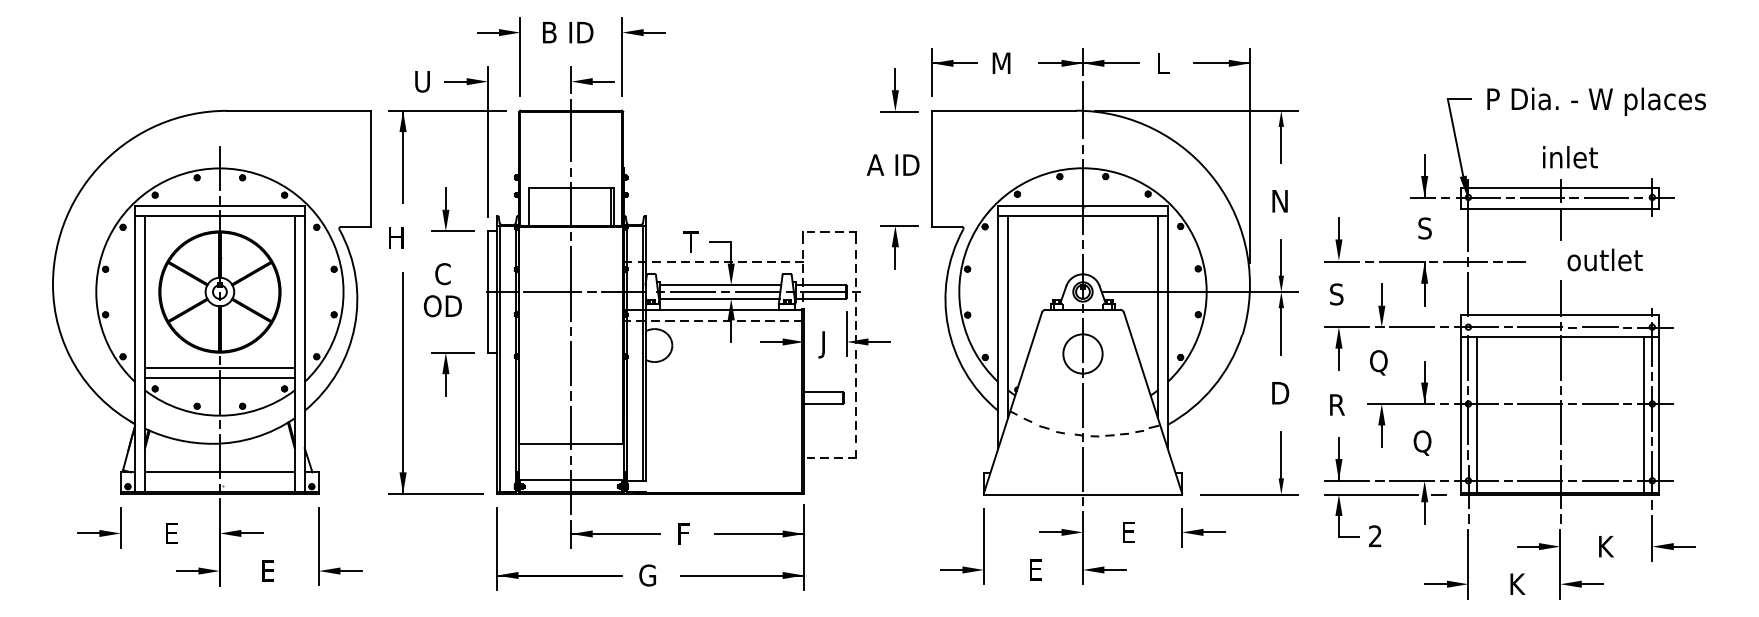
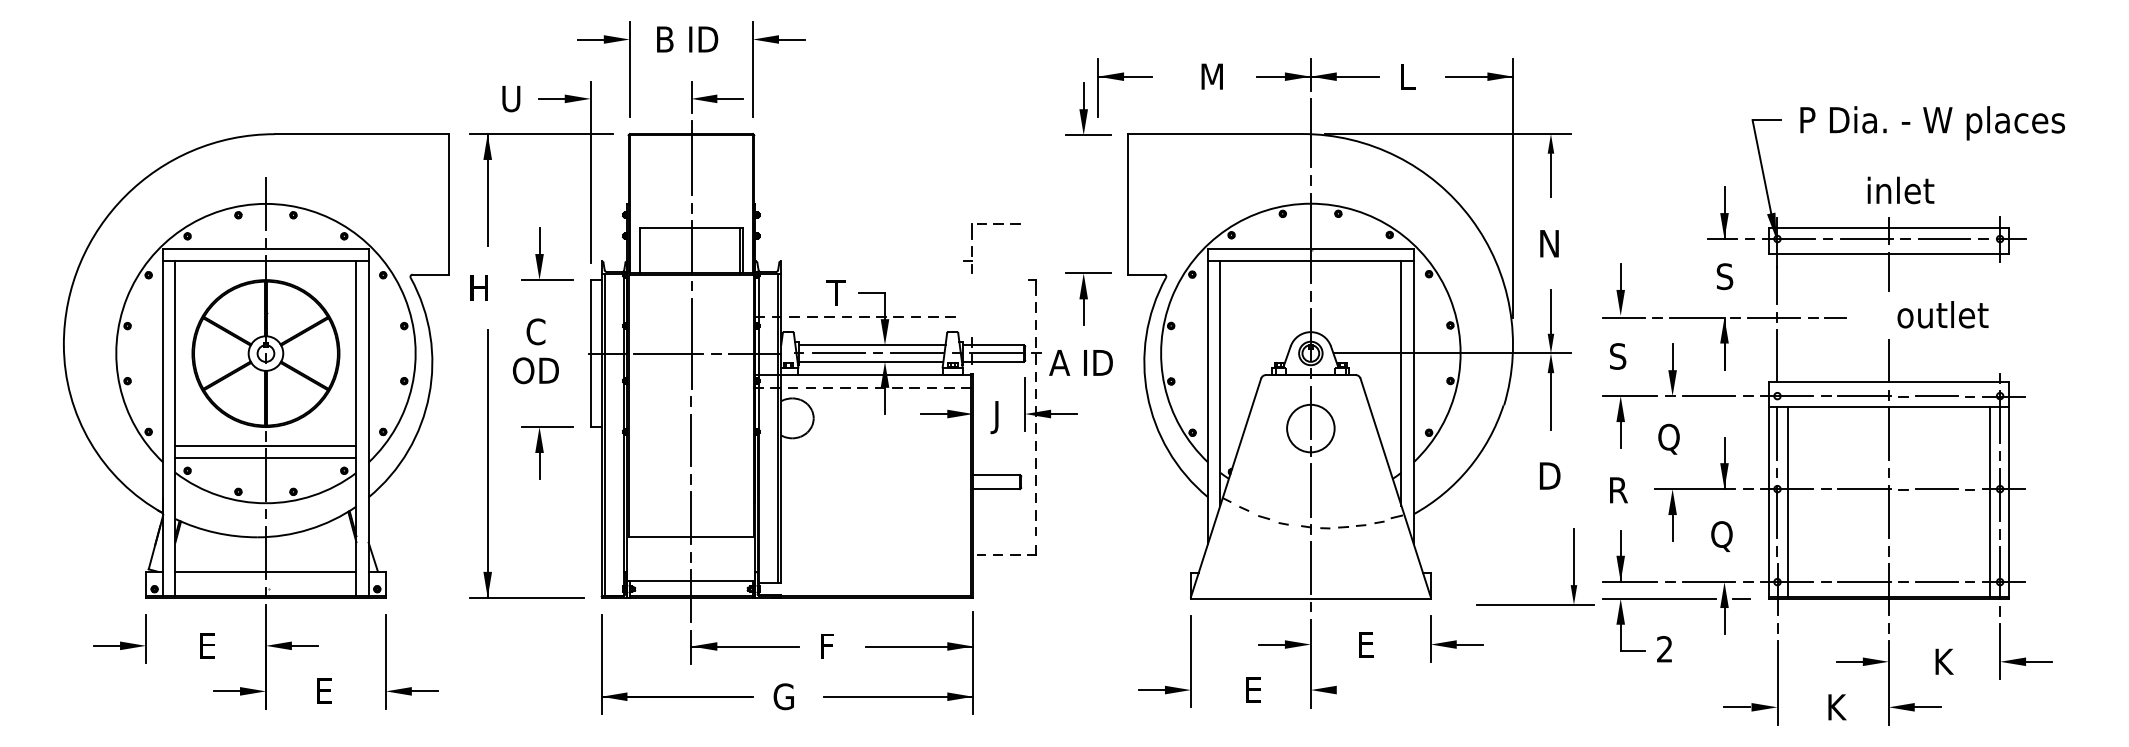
part: (953, 66) -> (1123, 80), moved
text: (892, 164) -> (1080, 362), moved
part: (803, 251) -> (972, 248), moved
part: (1280, 462) -> (1573, 566), moved
line: (1114, 570) -> (1349, 690), removed

